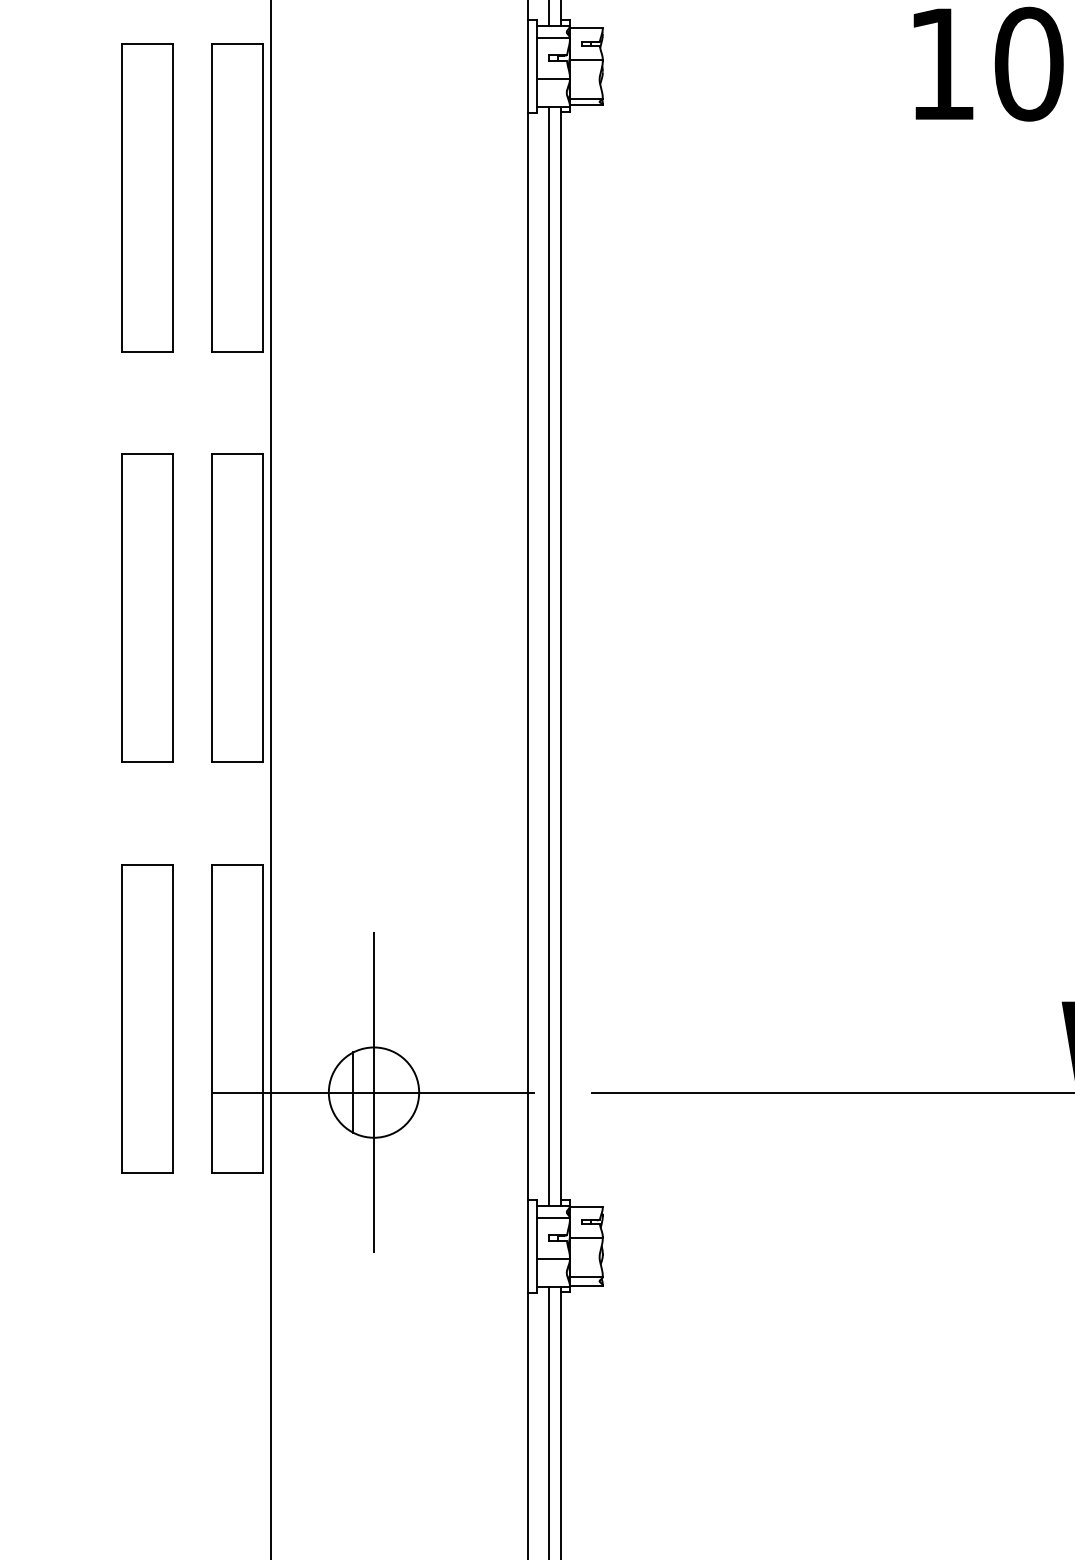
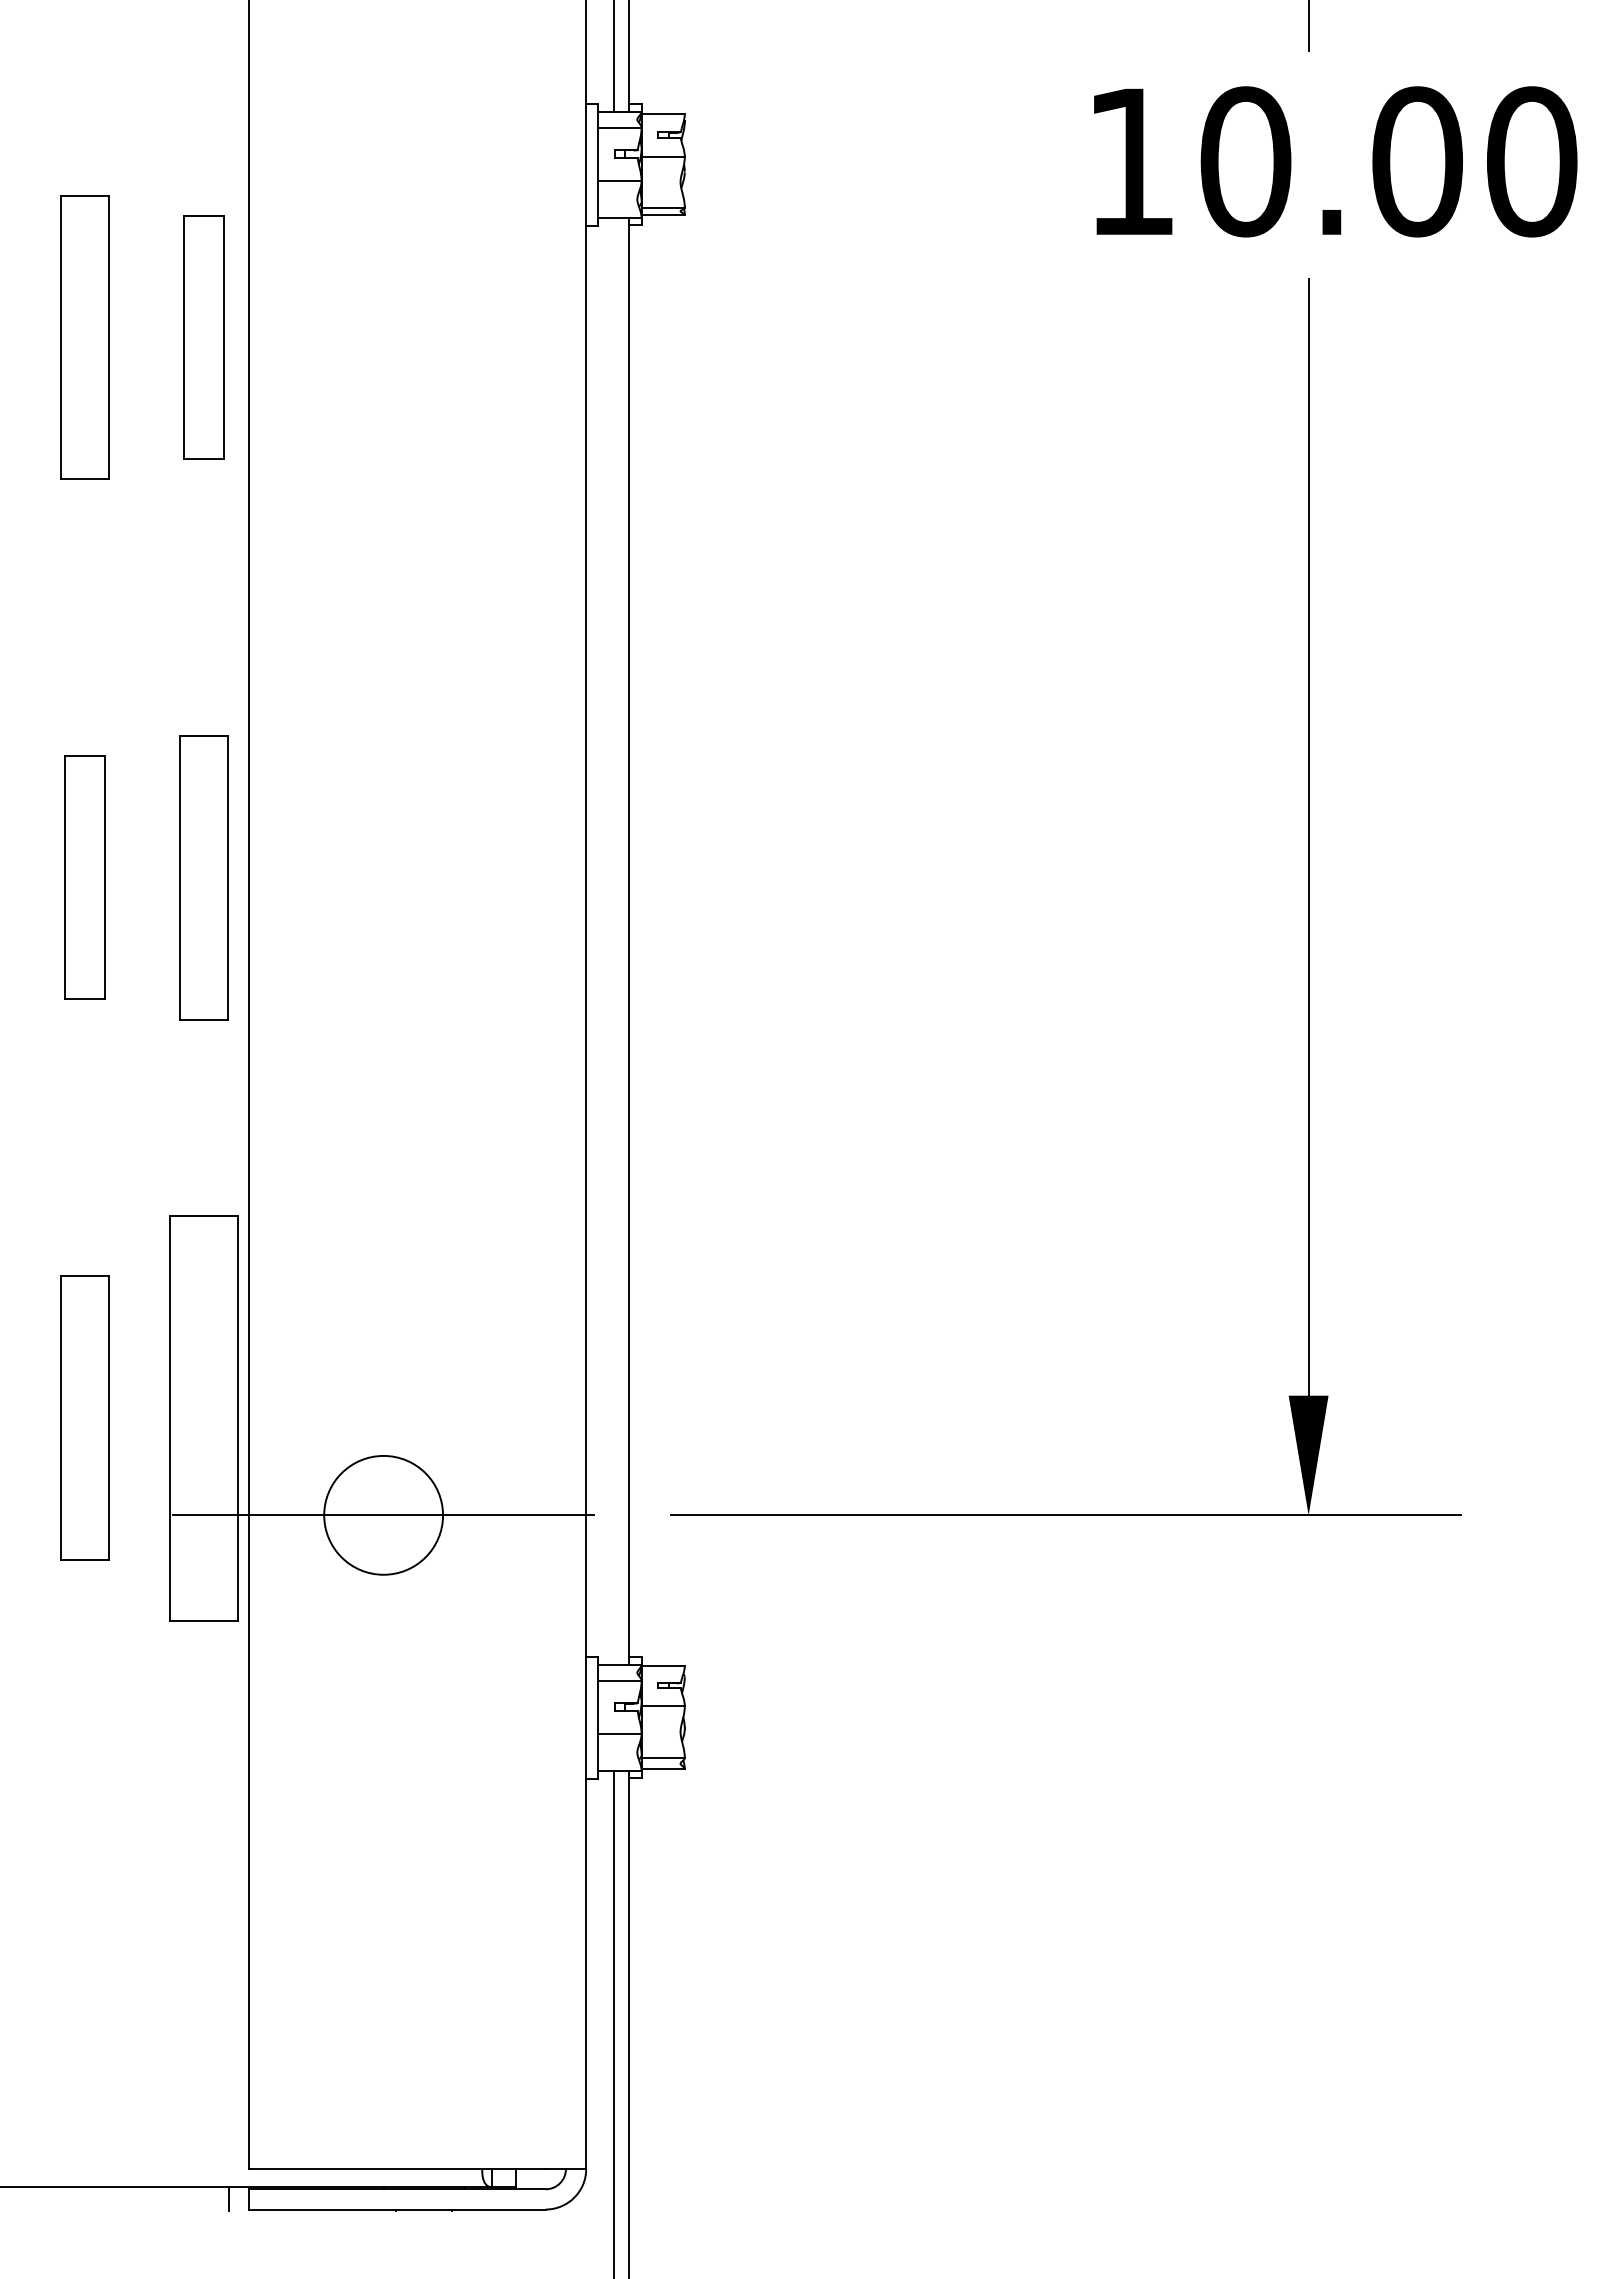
part: (146, 197) -> (84, 337), size x0.7
part: (237, 197) -> (203, 337), size x0.6
part: (146, 607) -> (84, 877), size x0.6
part: (237, 607) -> (203, 877), size x0.7
line: (548, 656) -> (613, 941), removed
part: (146, 1019) -> (84, 1418), size x0.7
line: (373, 1091) -> (383, 1514), removed
line: (353, 1092) -> (356, 1515), removed

